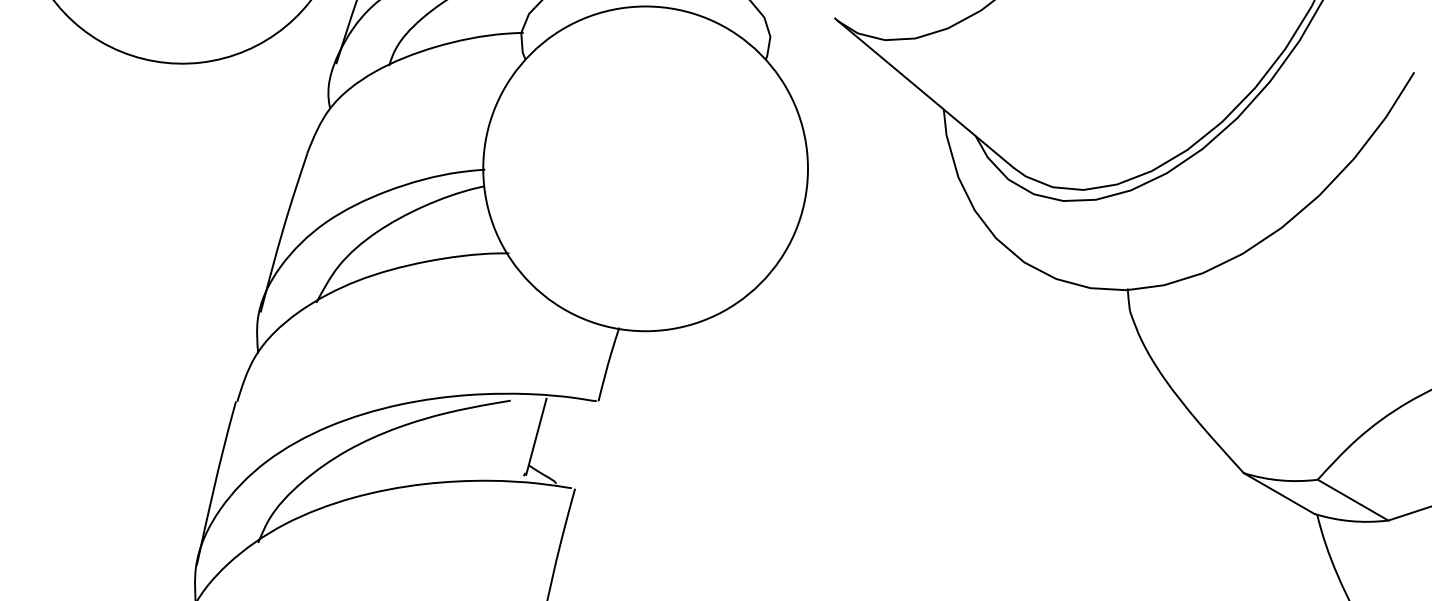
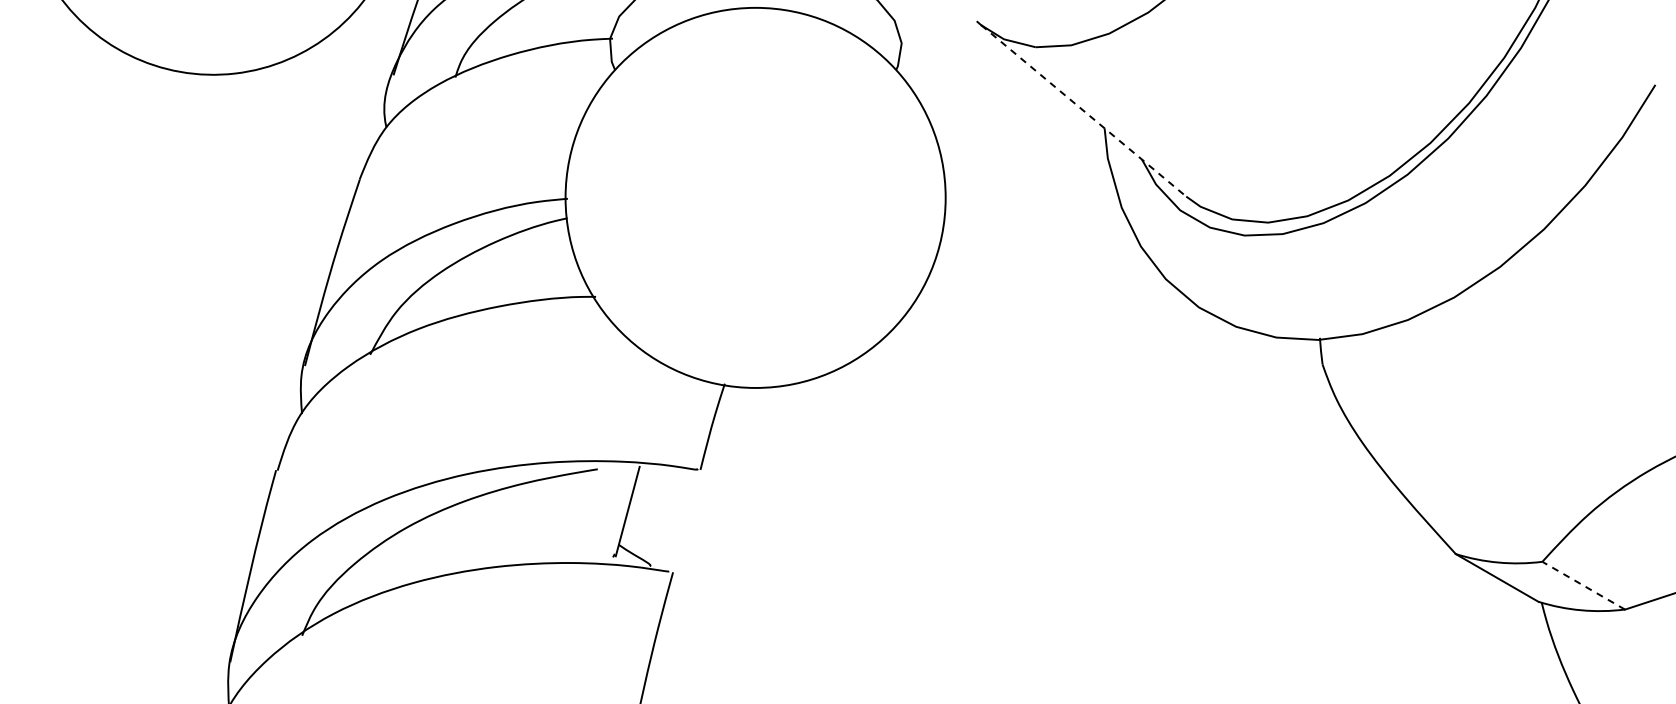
line: (925, 94) -> (1083, 110), solid -> dashed
line: (1352, 499) -> (1583, 585), solid -> dashed

